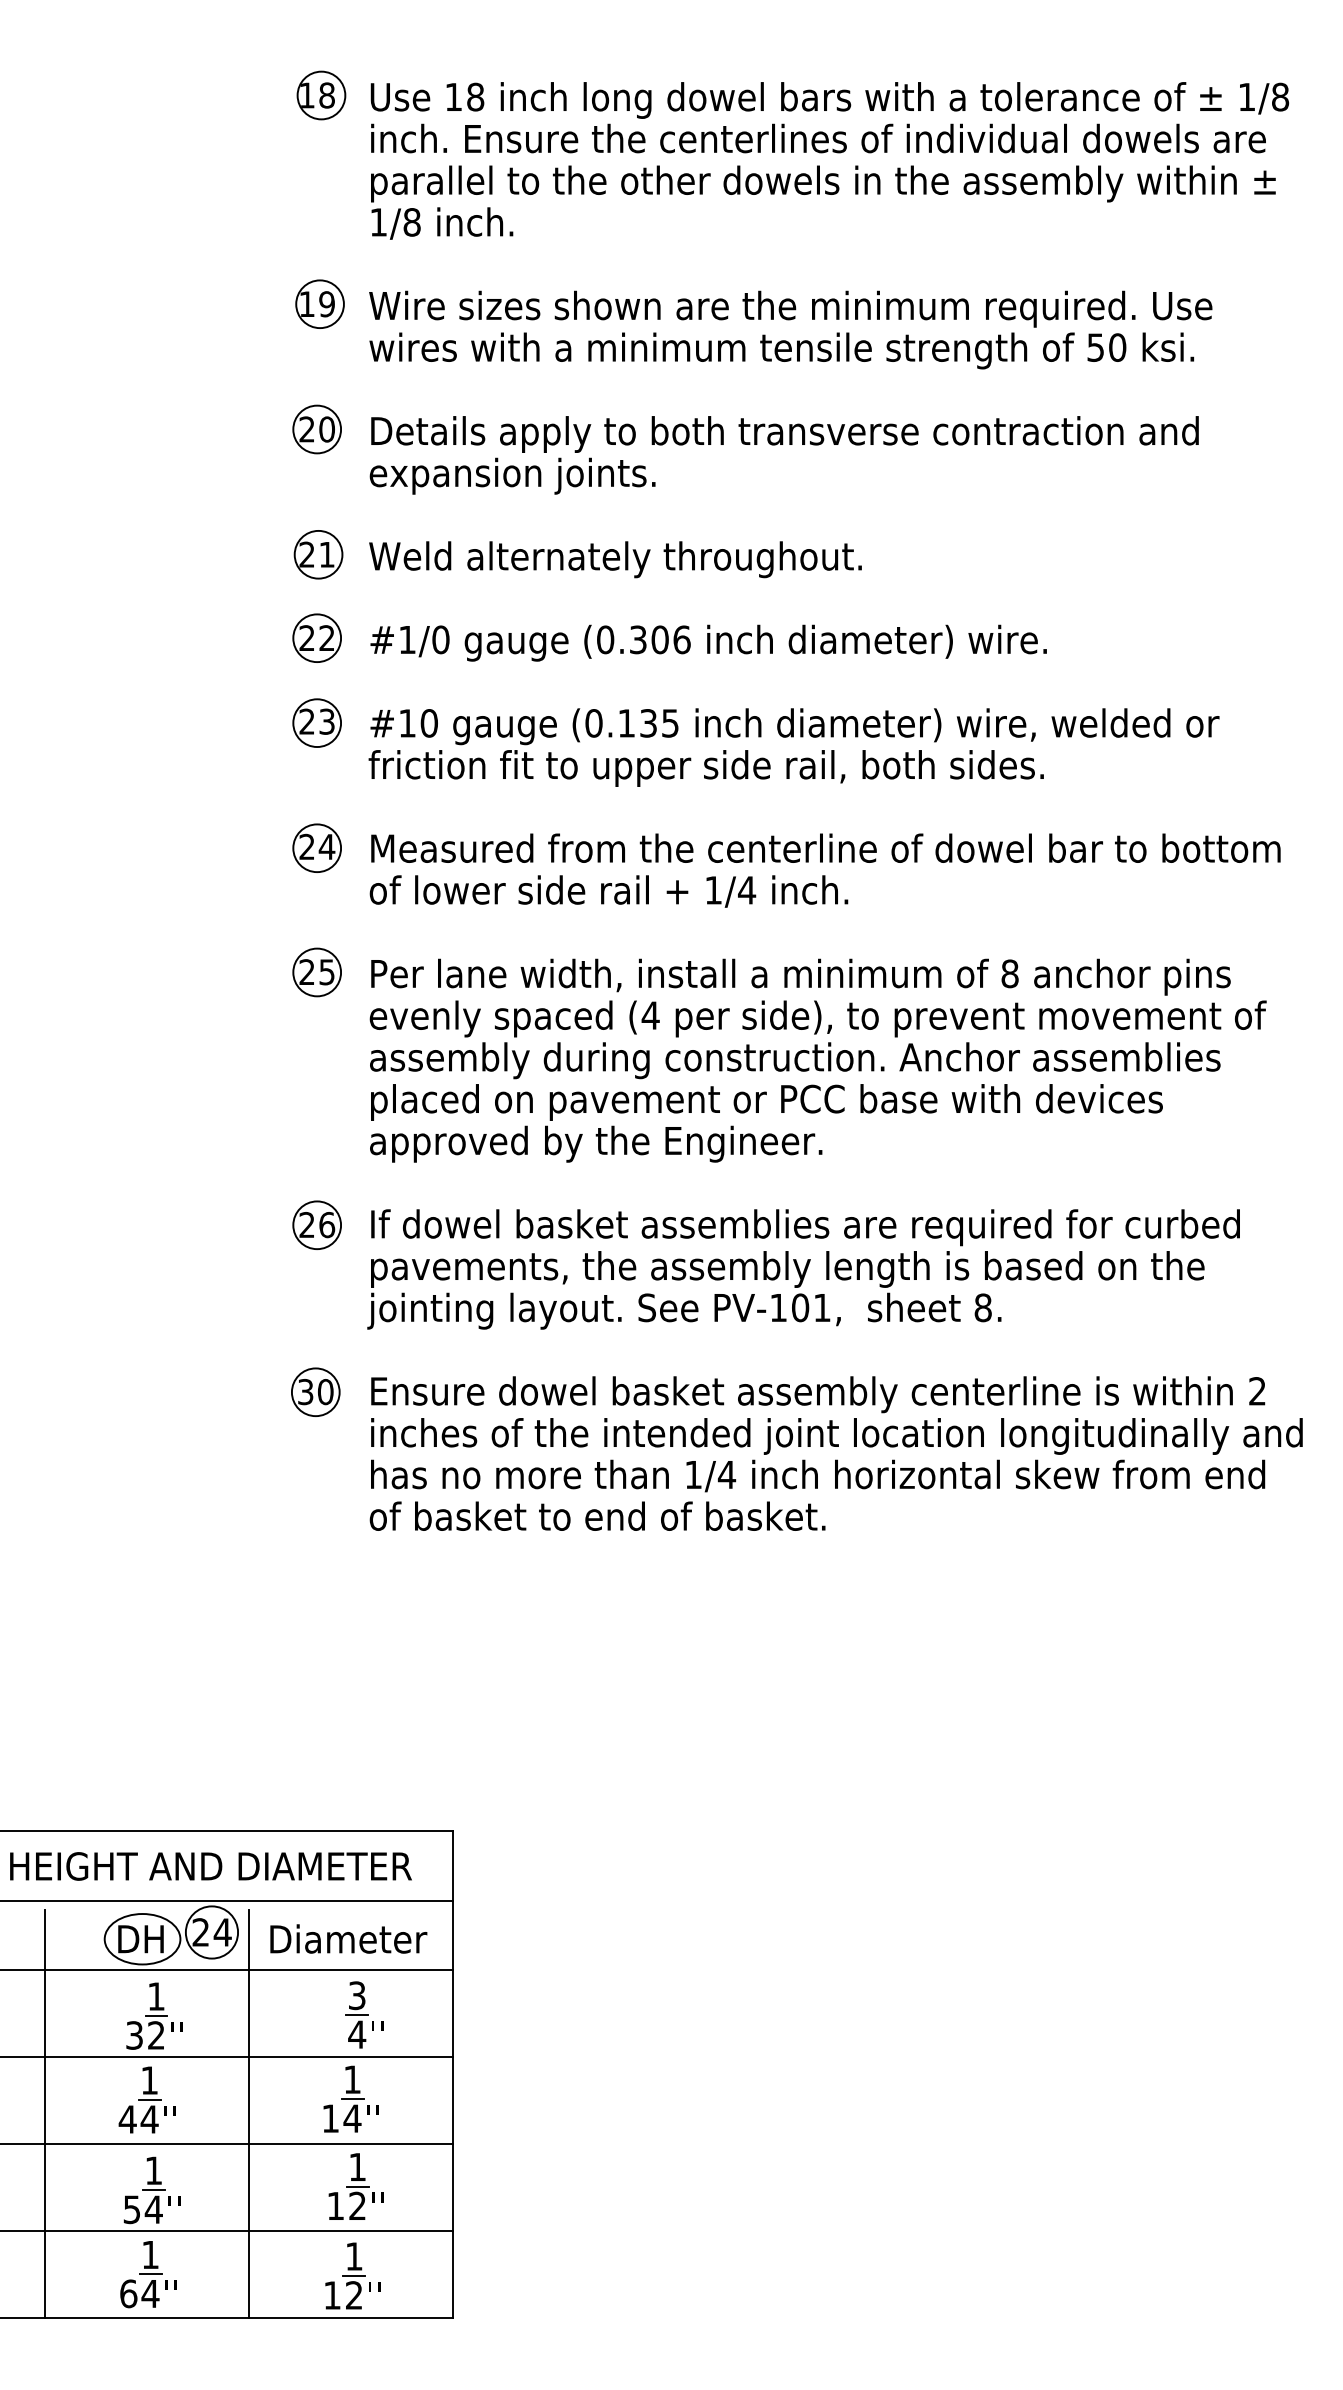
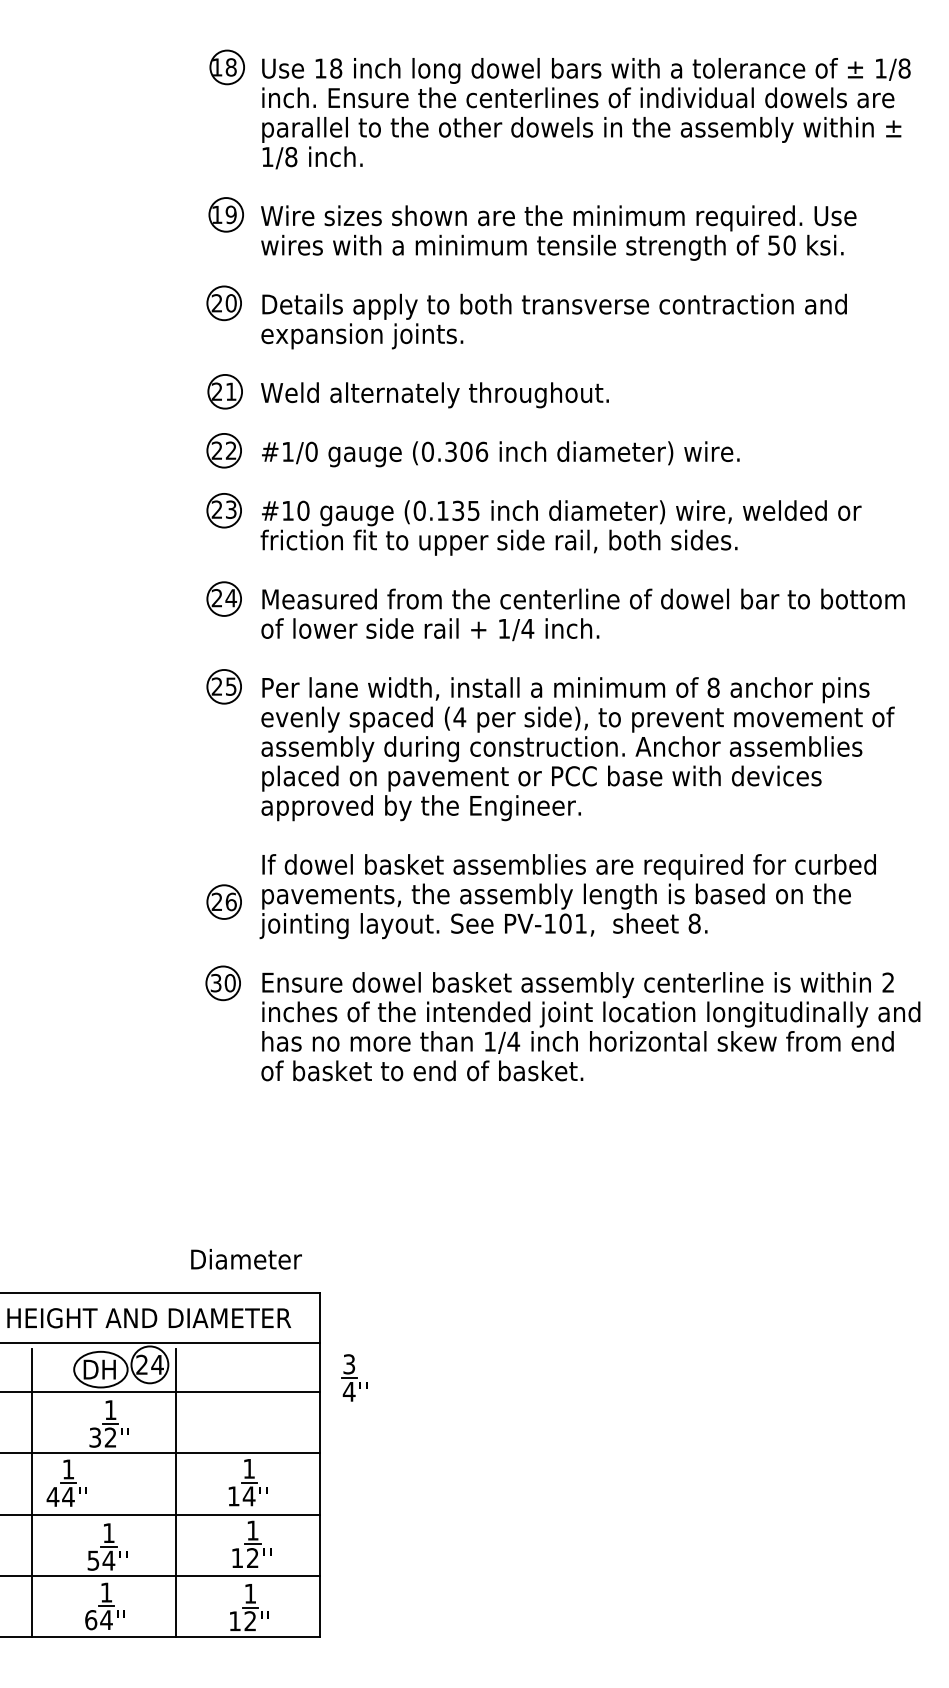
part: (316, 1224) -> (223, 901), moved
text: (348, 1938) -> (246, 1258), moved
part: (364, 2014) -> (354, 1377), moved
part: (146, 2099) -> (66, 1482), moved

